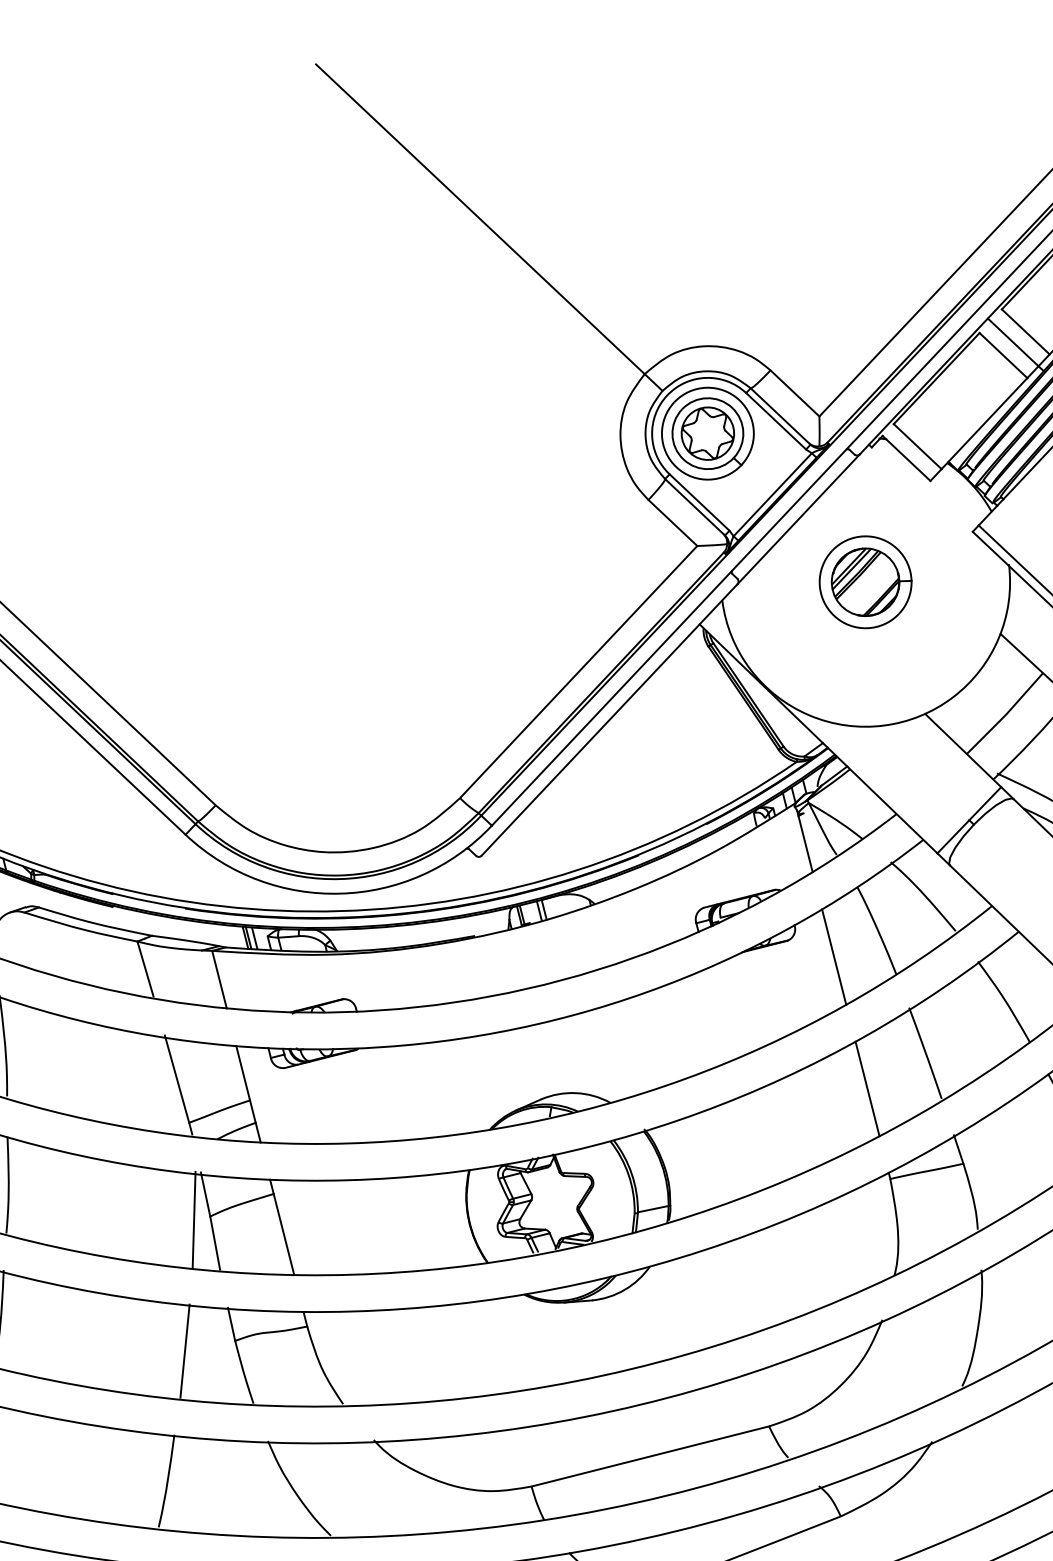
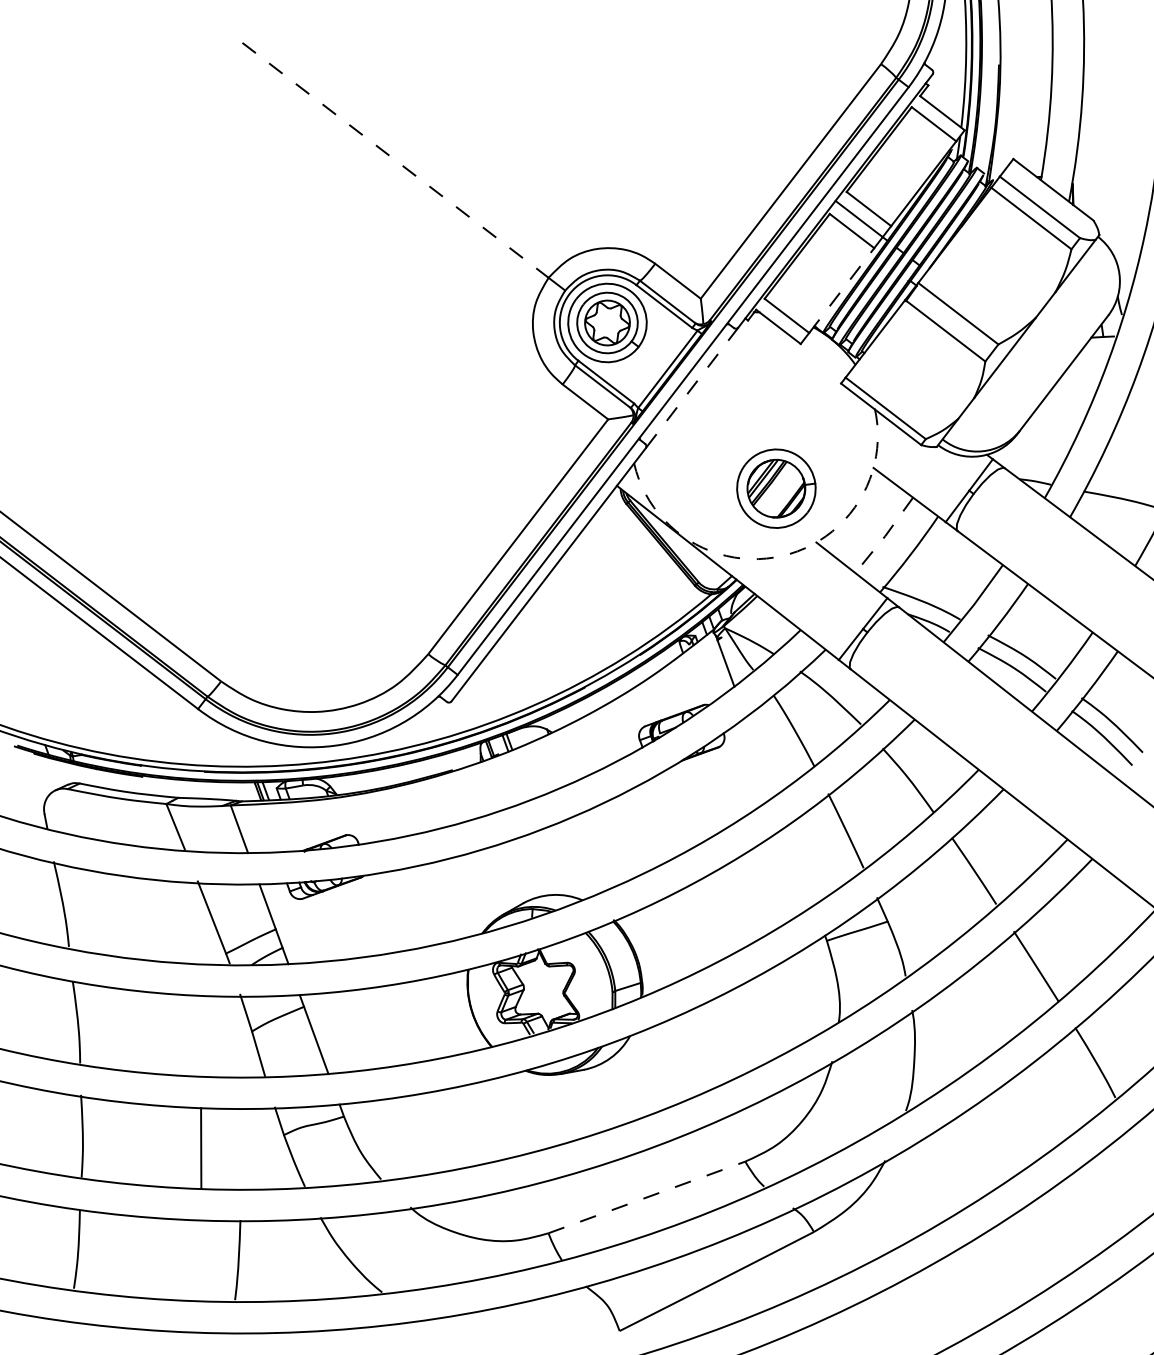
line: (480, 219) -> (395, 160), solid -> dashed
line: (985, 423) -> (842, 290), solid -> dashed
line: (797, 519) -> (691, 388), solid -> dashed
part: (865, 582) -> (776, 488), moved
line: (1006, 715) -> (885, 536), solid -> dashed
arc: (884, 726) -> (782, 556), solid -> dashed
line: (833, 956) -> (759, 756), removed
line: (867, 1089) -> (799, 866), removed
line: (194, 1219) -> (238, 1035), removed
line: (185, 1351) -> (201, 1148), moved
line: (649, 1456) -> (646, 1197), solid -> dashed

